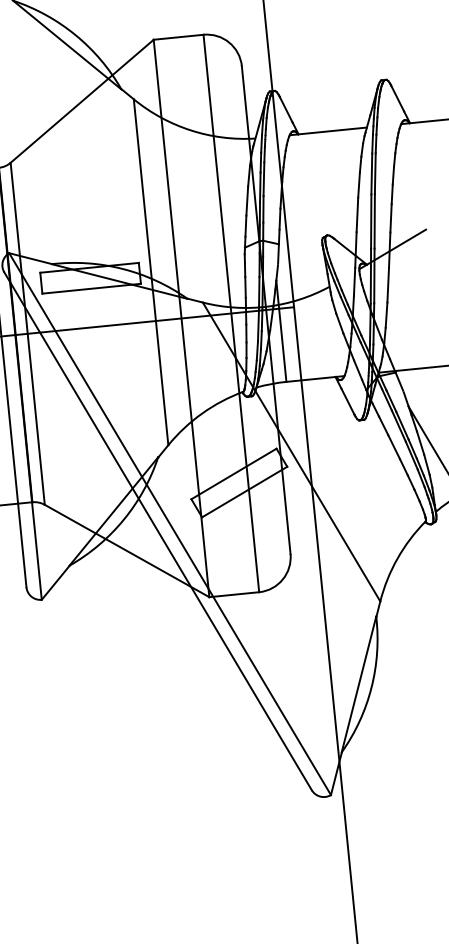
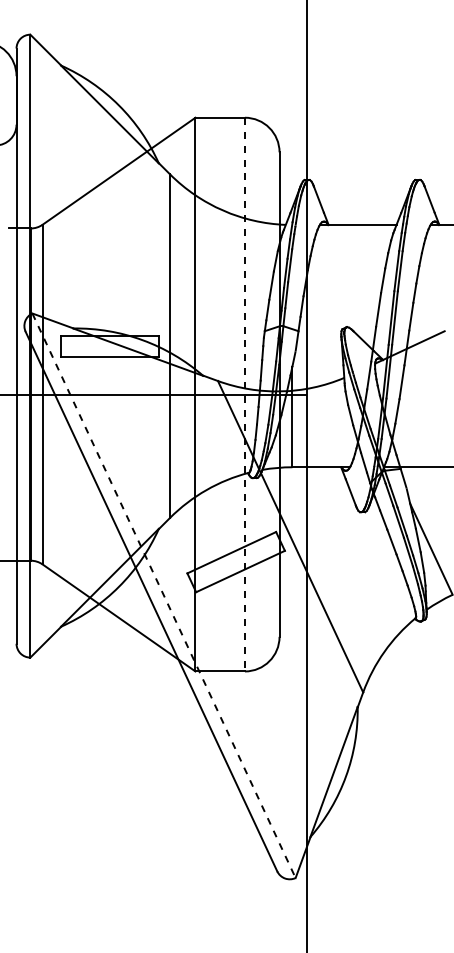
line: (230, 313) -> (244, 394), solid -> dashed
line: (170, 524) -> (164, 596), solid -> dashed

